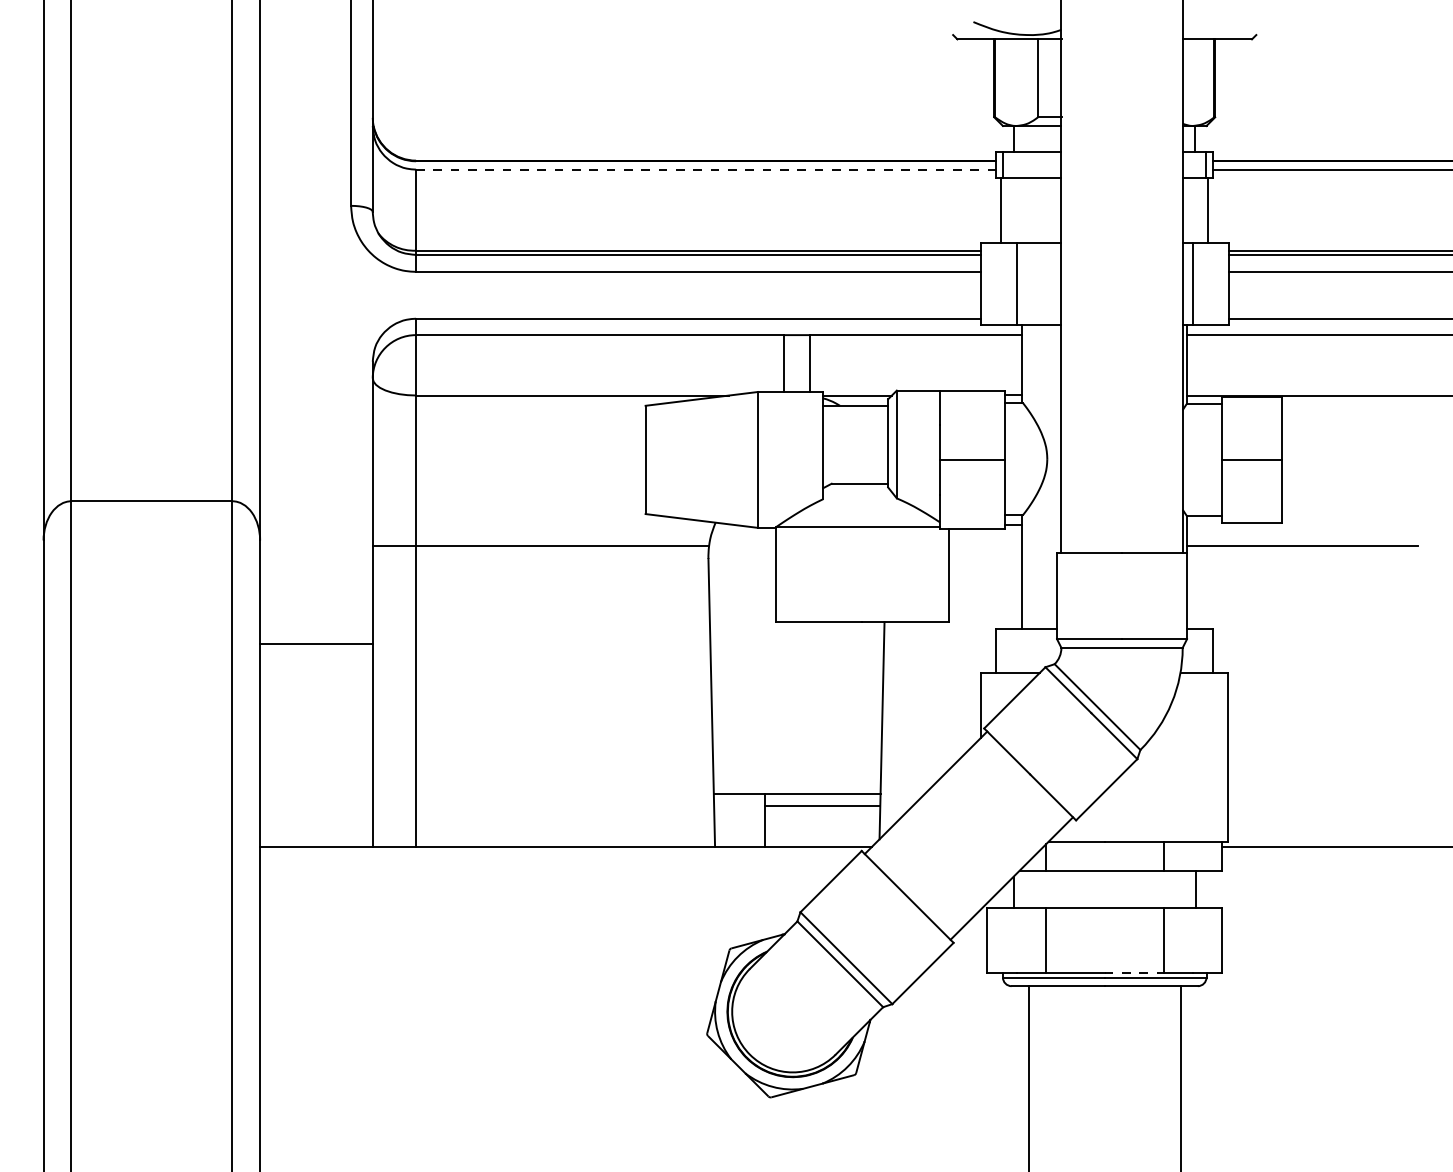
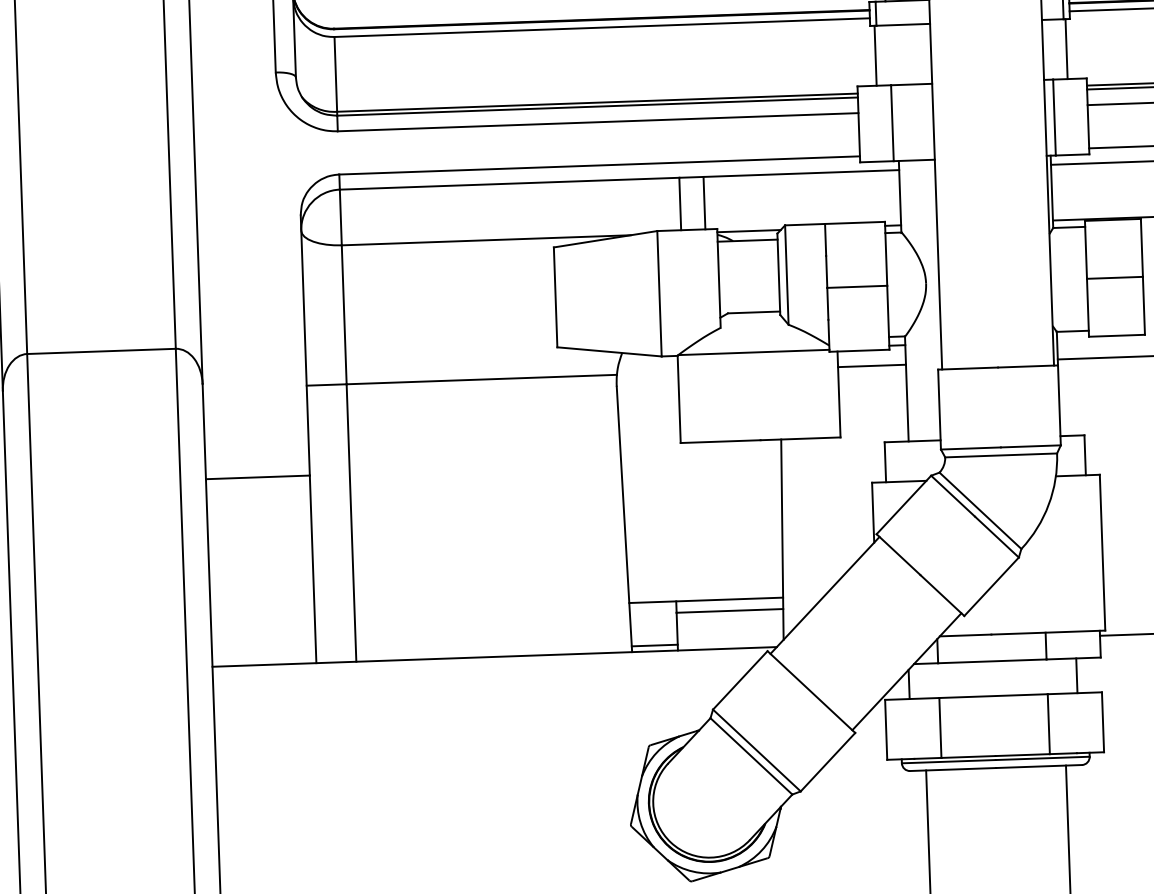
line: (706, 169) -> (602, 27), dashed -> solid
line: (985, 546) -> (871, 366), added
line: (739, 840) -> (654, 645), added
line: (1134, 973) -> (1023, 755), dashed -> solid

